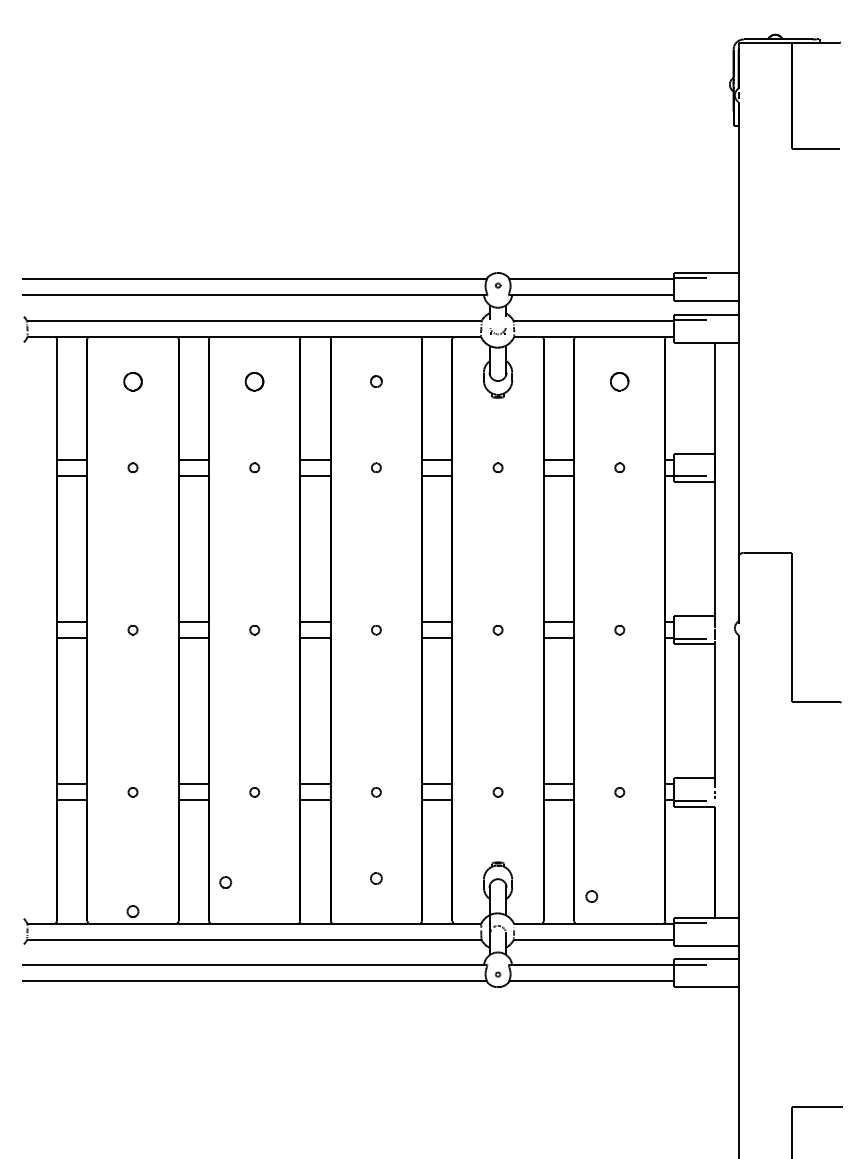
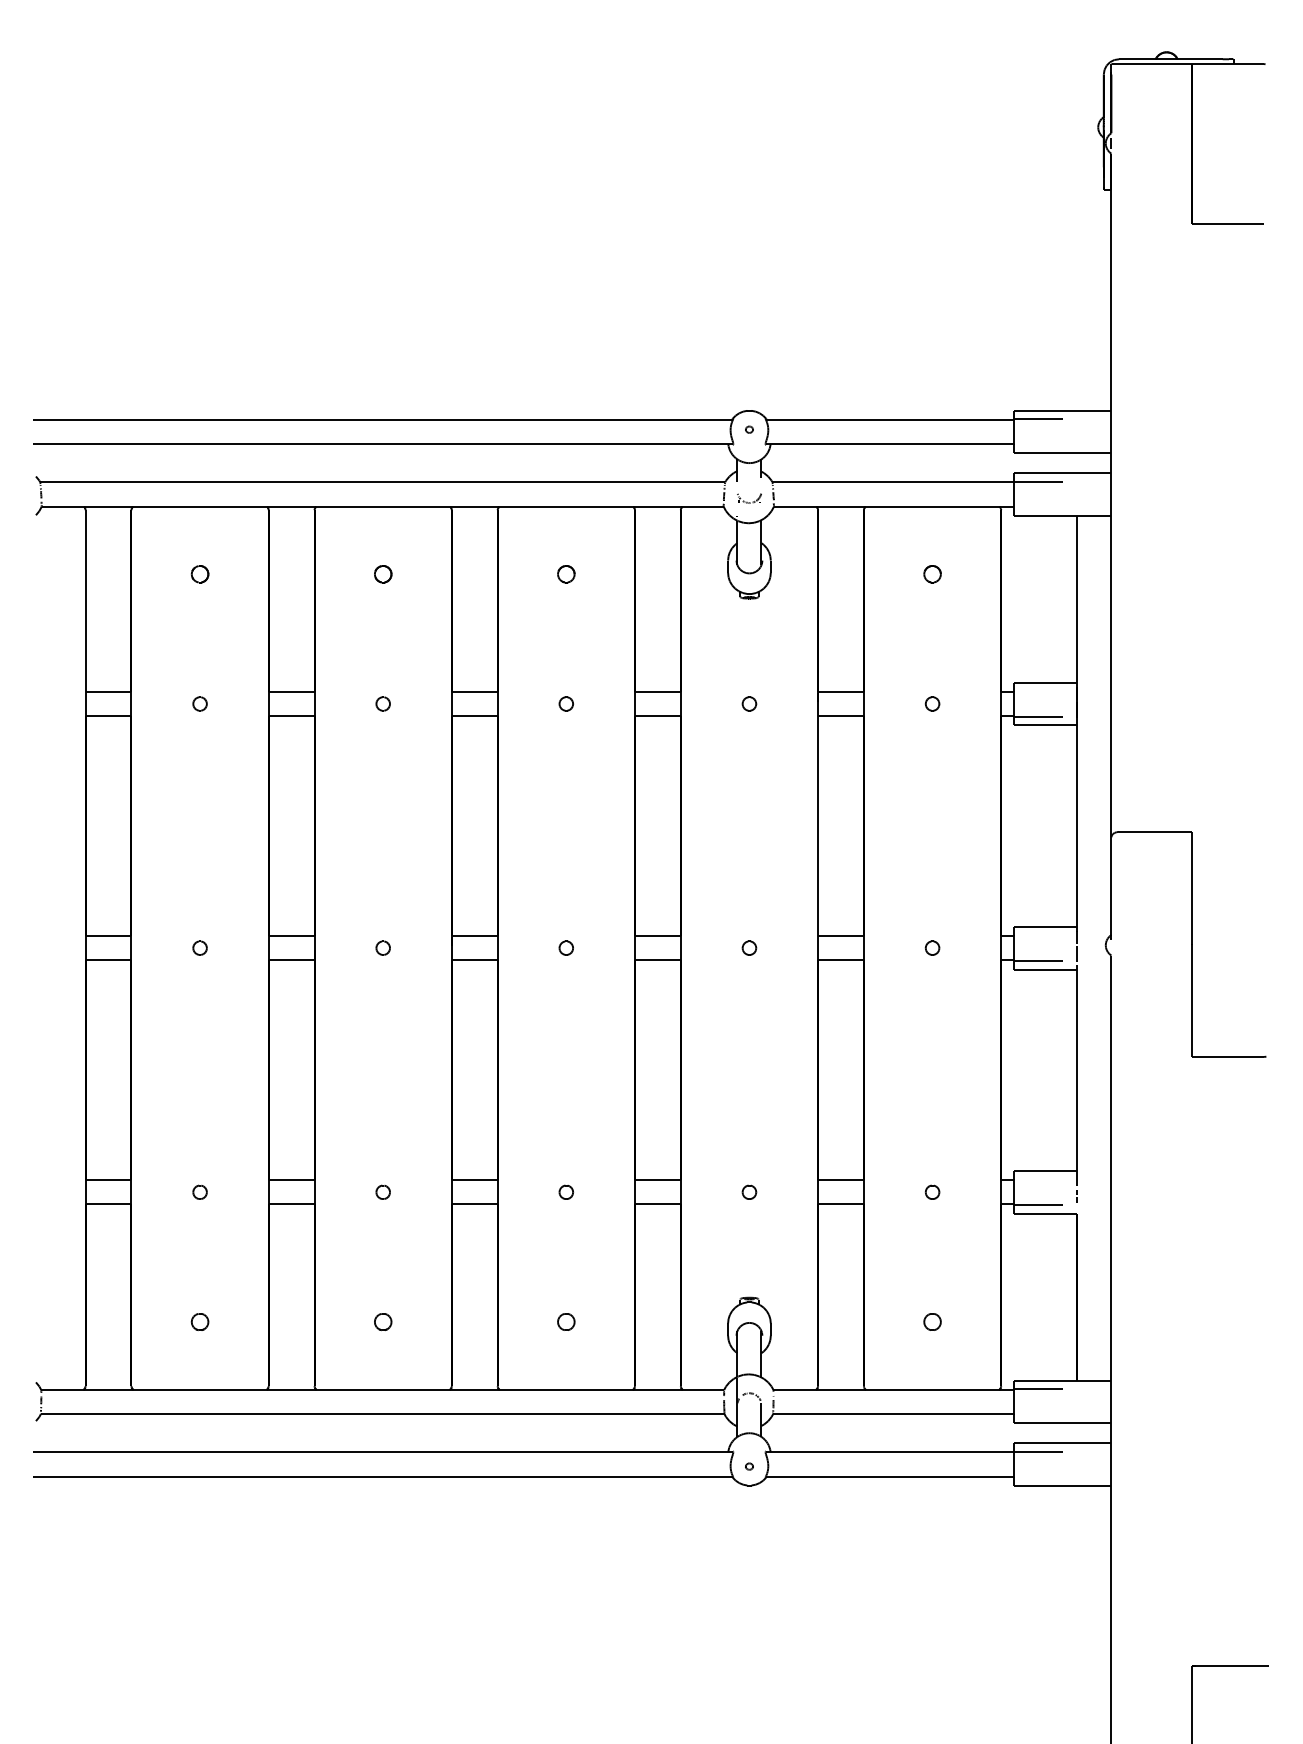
part: (132, 381) -> (199, 574), size x0.62
part: (254, 381) -> (382, 574), size x0.62
part: (619, 381) -> (932, 574), size x0.62
part: (225, 882) -> (382, 1321), moved
part: (591, 896) -> (932, 1321), moved
part: (132, 911) -> (199, 1321), moved

